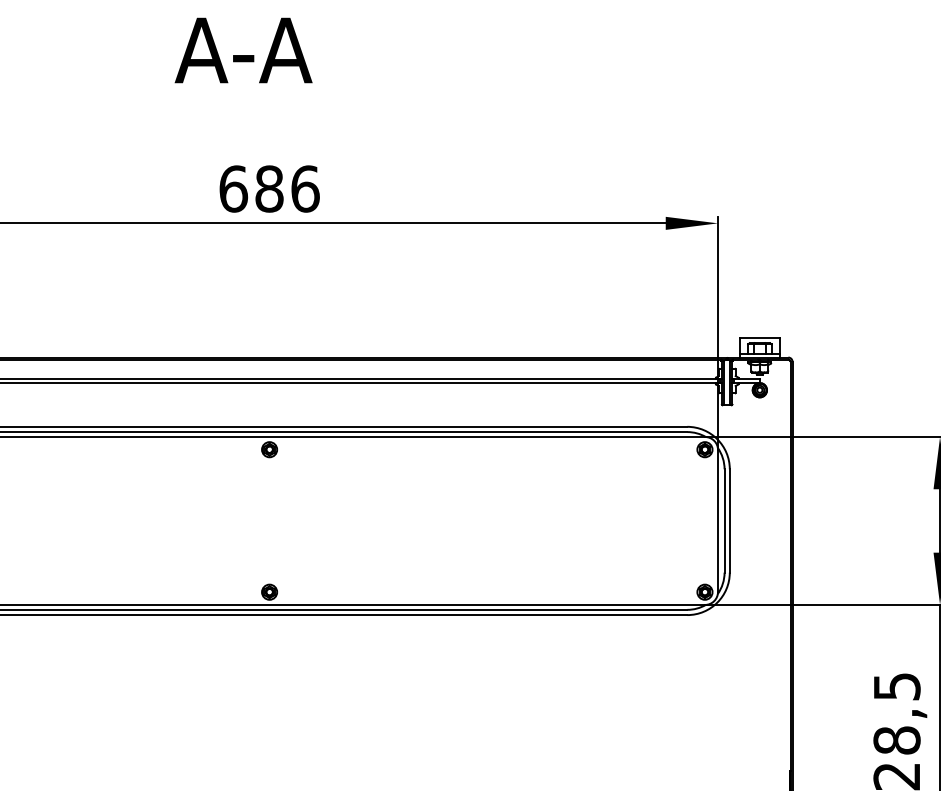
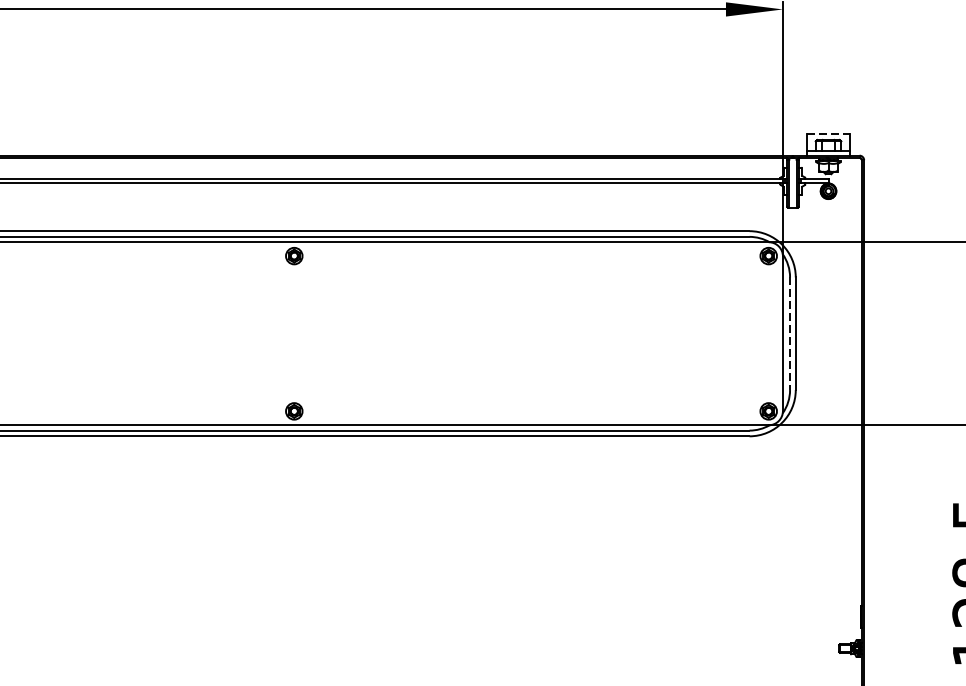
line: (759, 337) -> (828, 133), solid -> dashed
line: (724, 520) -> (789, 333), solid -> dashed

